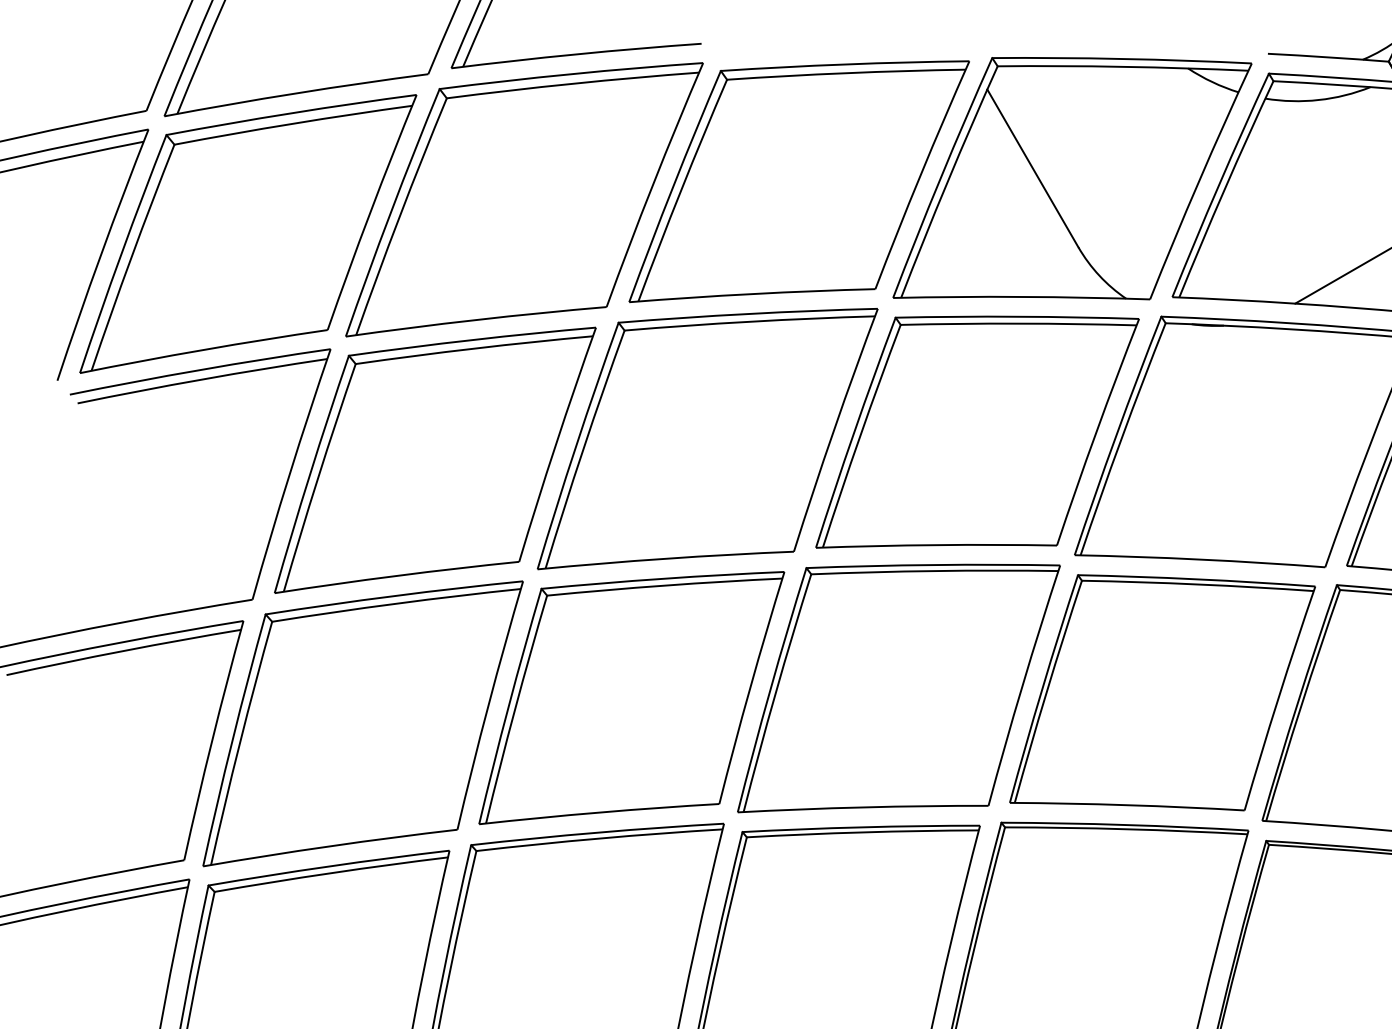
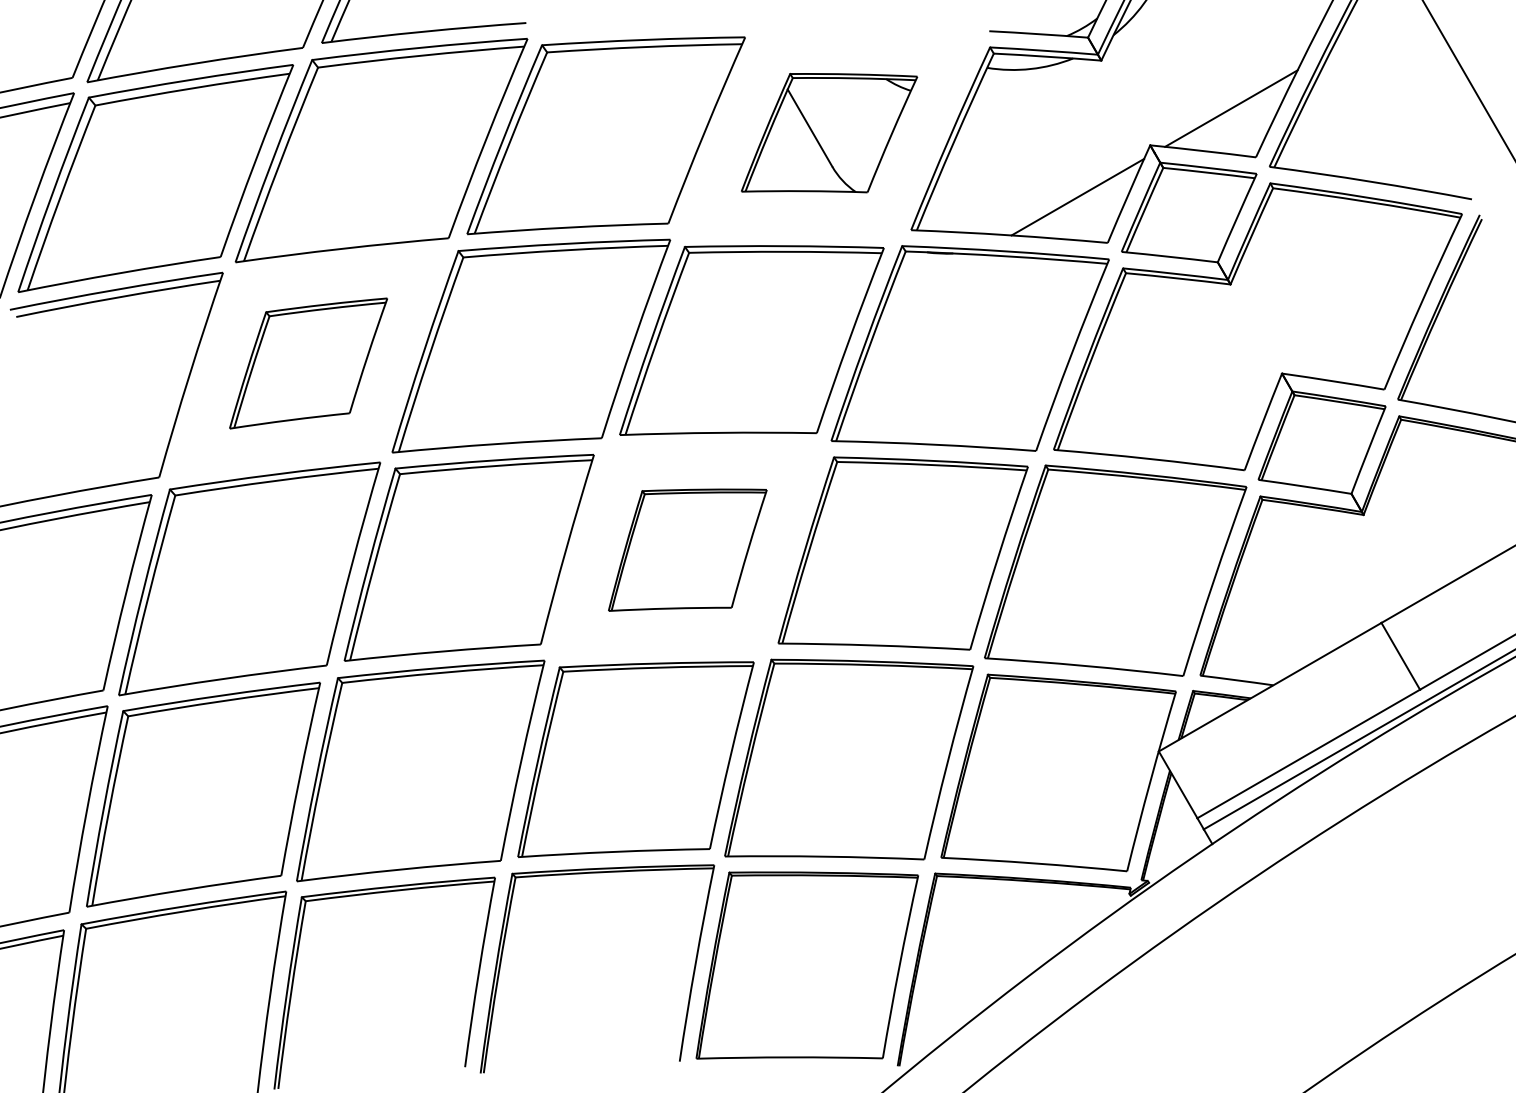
part: (1072, 177) -> (829, 132), size x0.6
part: (435, 460) -> (308, 363), size x0.6
part: (898, 689) -> (687, 550), size x0.6

